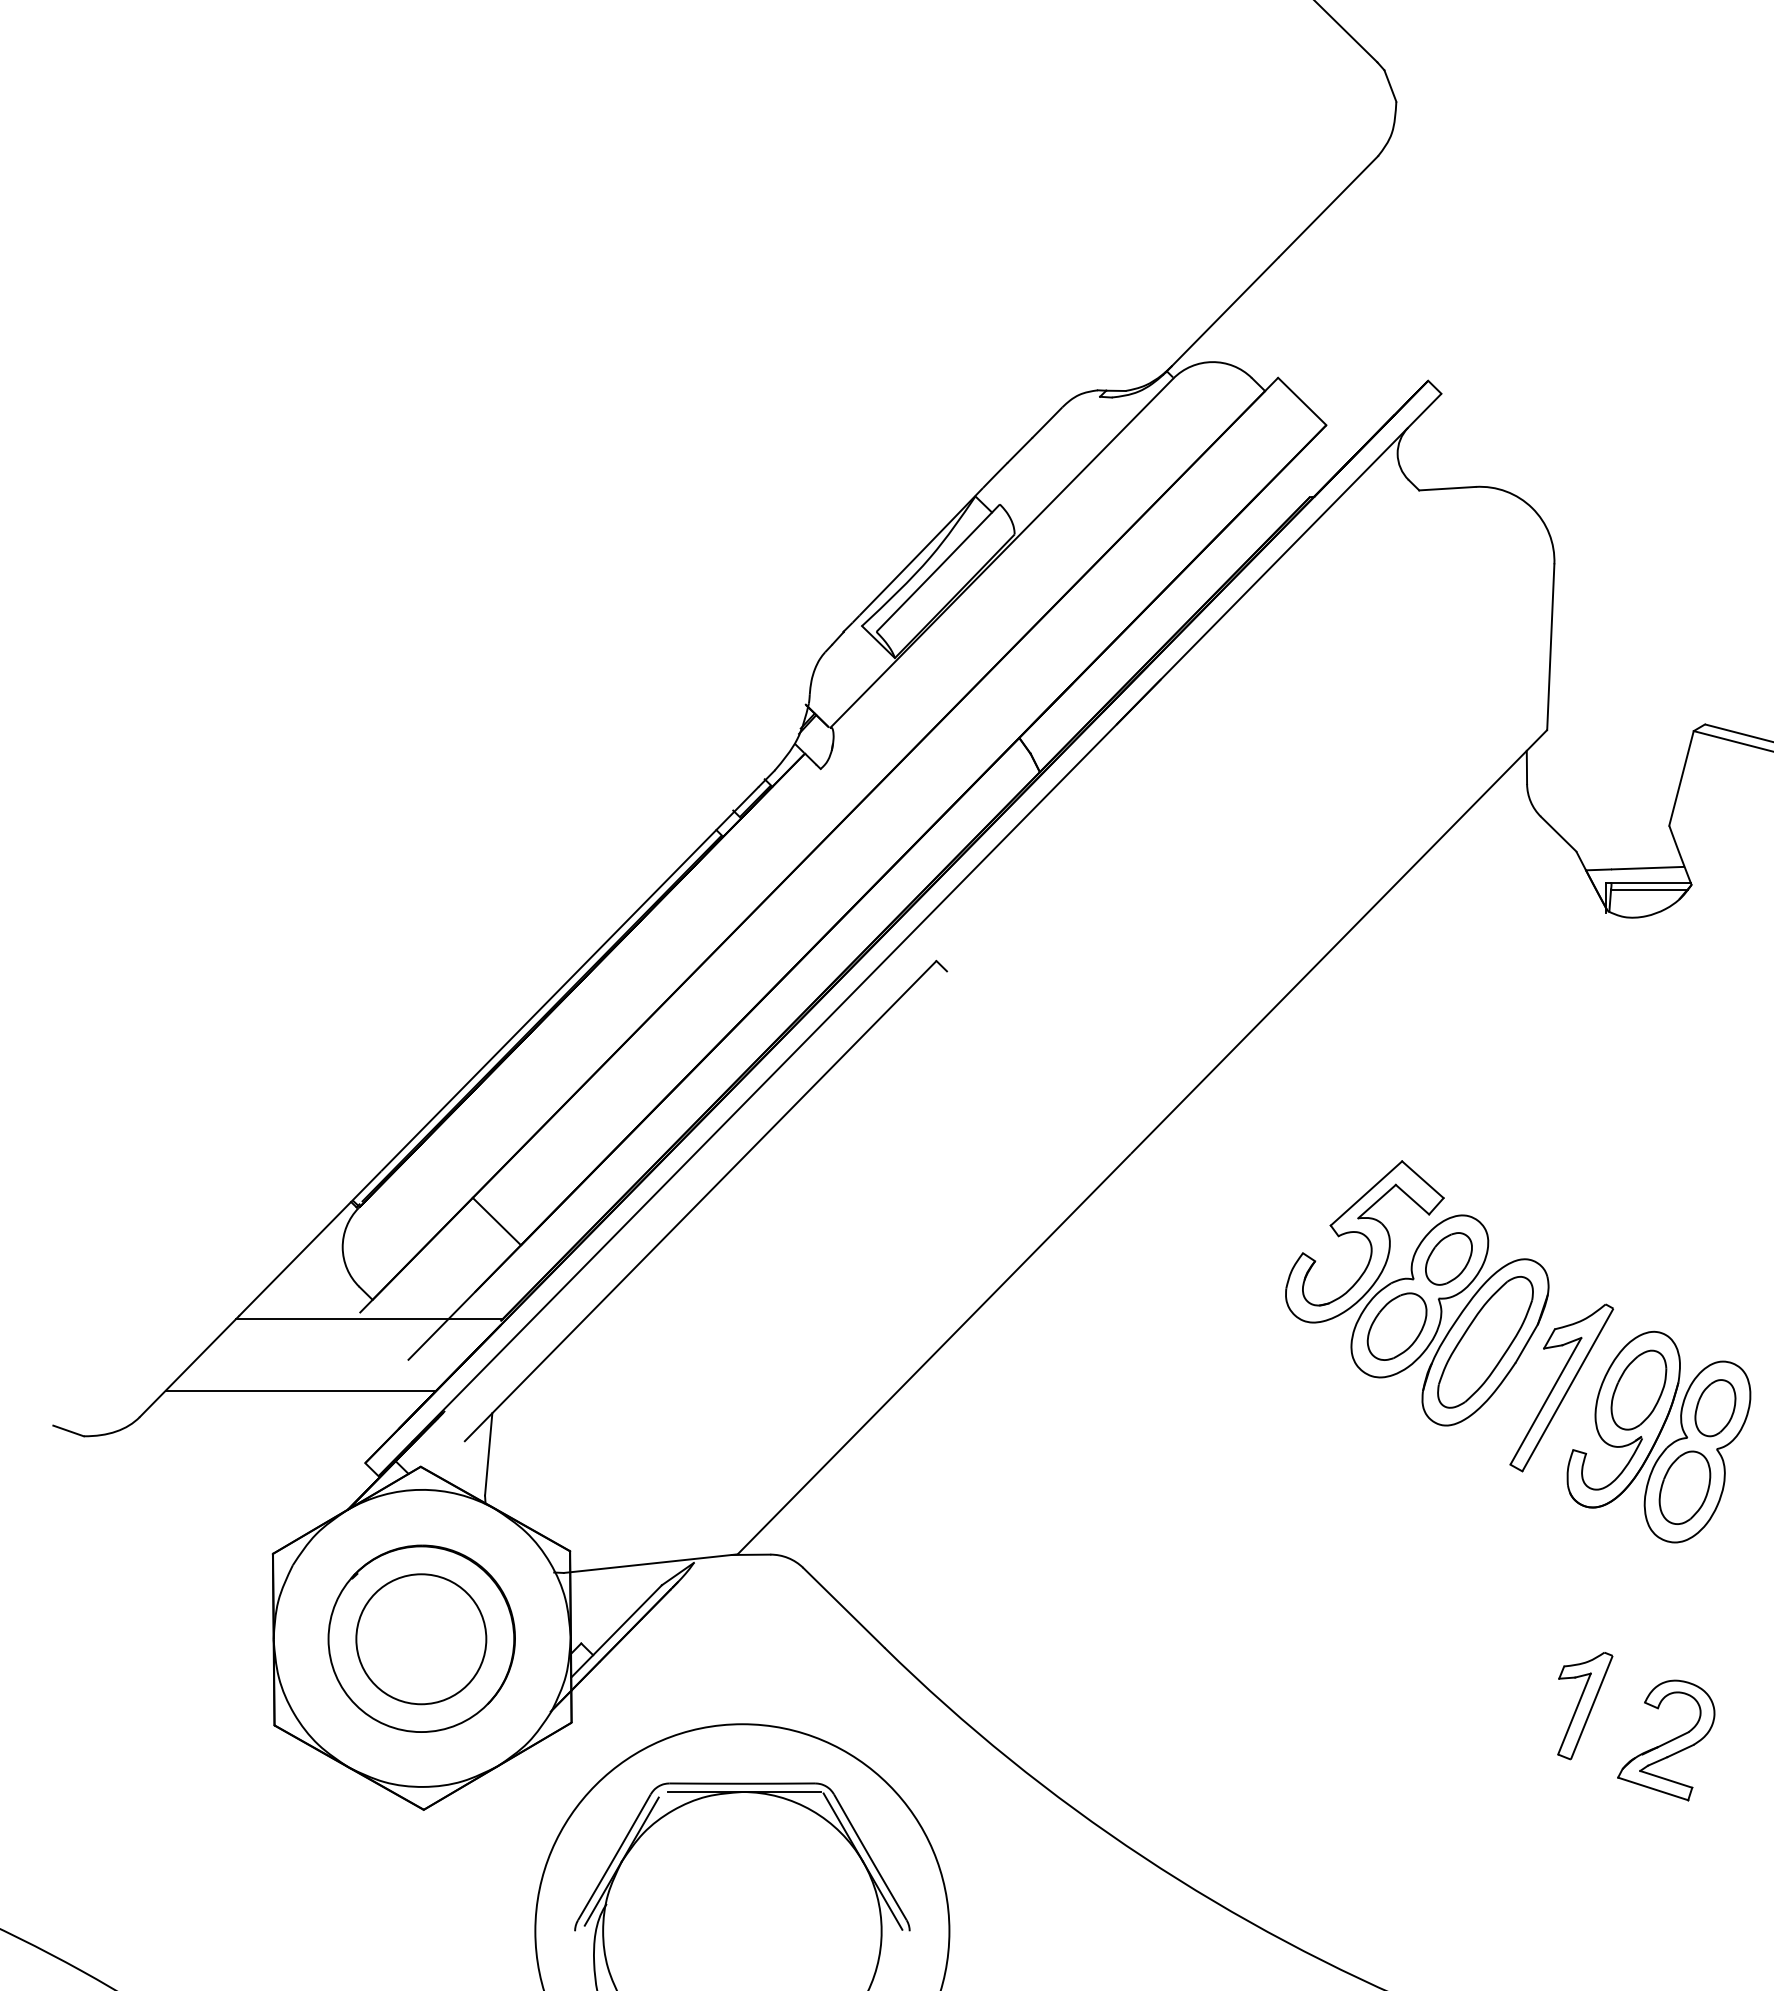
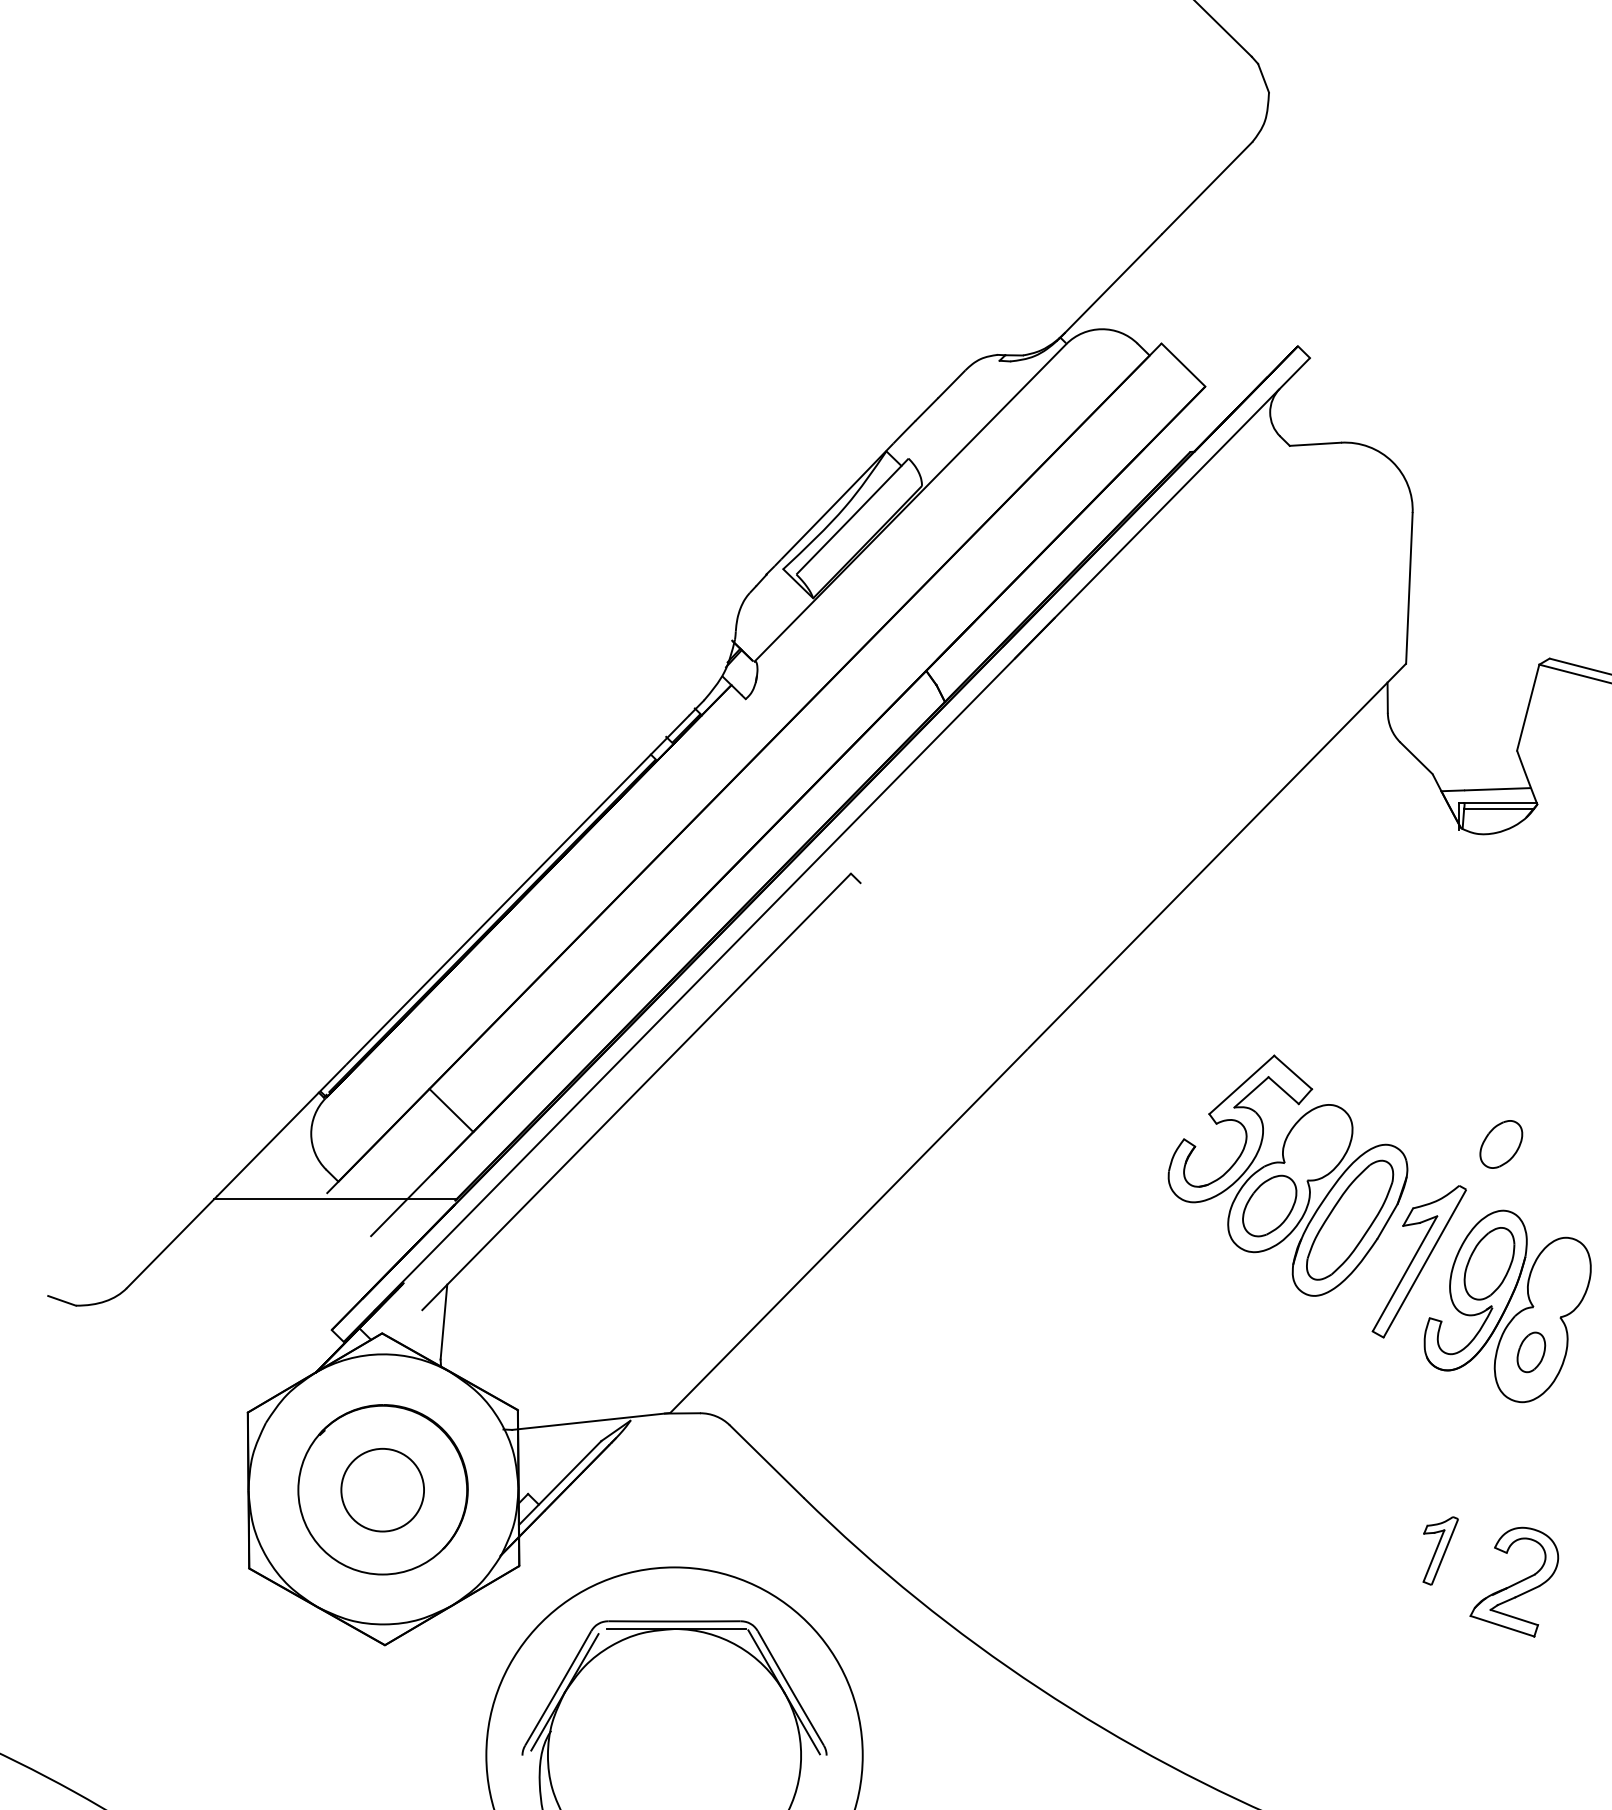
part: (1448, 1258) -> (1500, 1144), moved
line: (300, 1390) -> (272, 1264), removed
part: (1715, 1408) -> (1559, 1280), removed
part: (1684, 1487) -> (1530, 1352), size x0.6
circle: (421, 1639) -> (382, 1490), size x0.7
part: (1585, 1706) -> (1440, 1551), size x0.7

